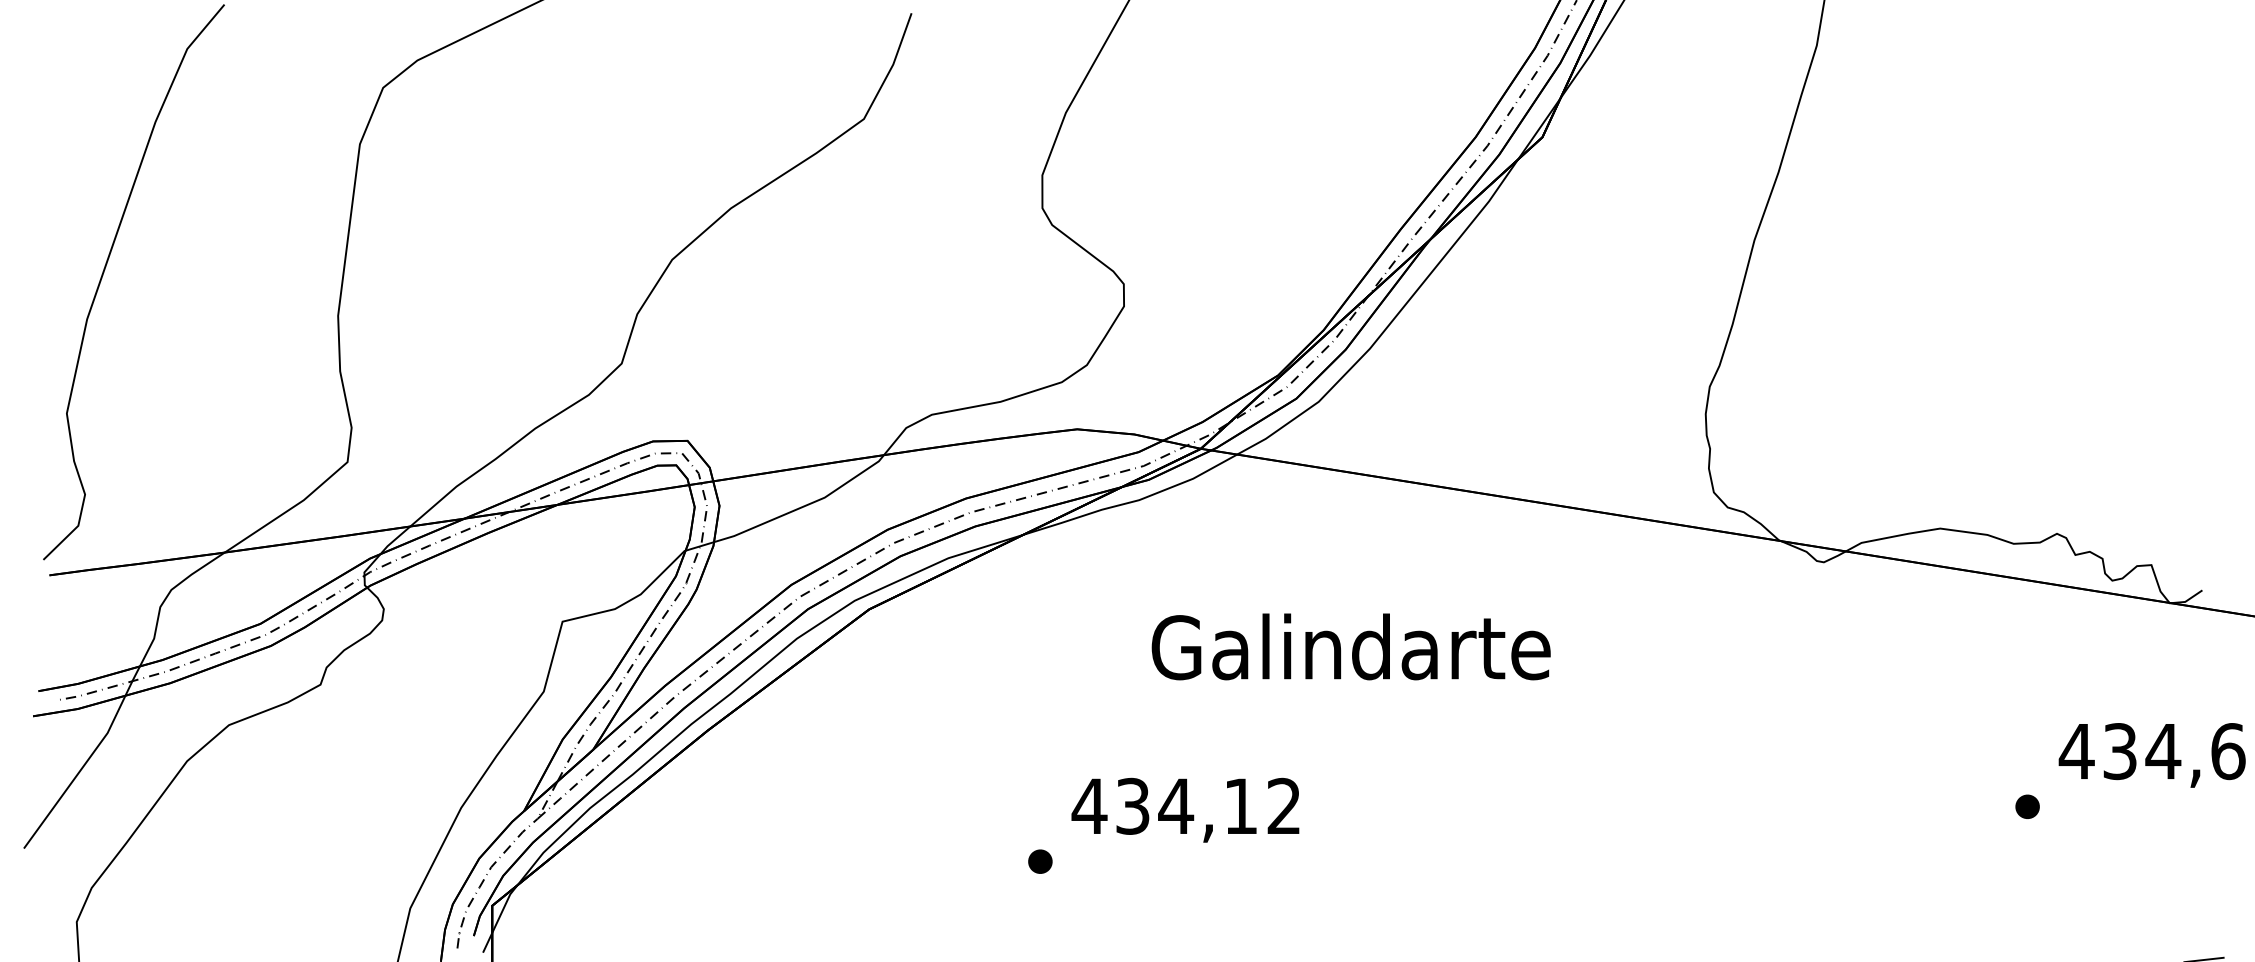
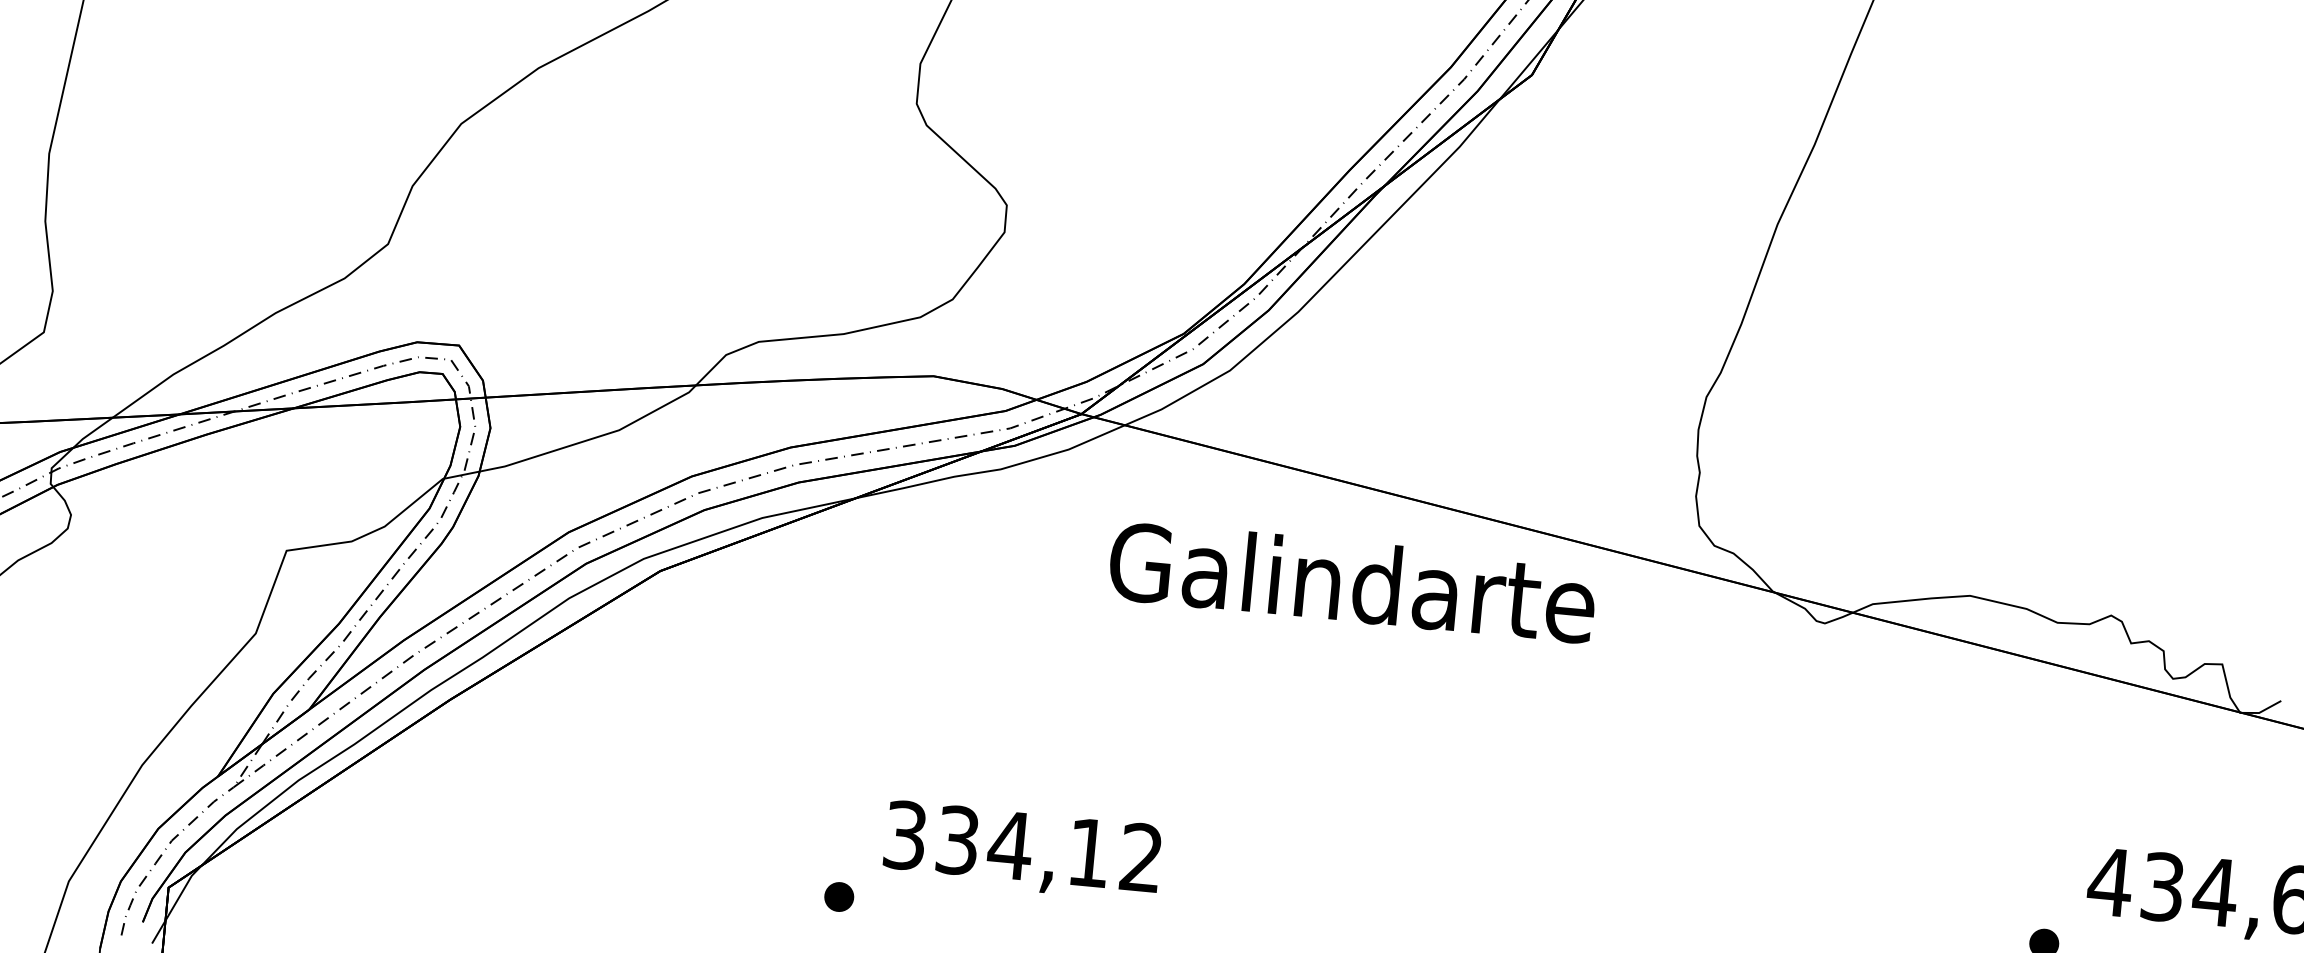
text: (1350, 646) -> (1351, 581), moved
text: (1089, 805) -> (905, 834), 434,12 -> 334,12

